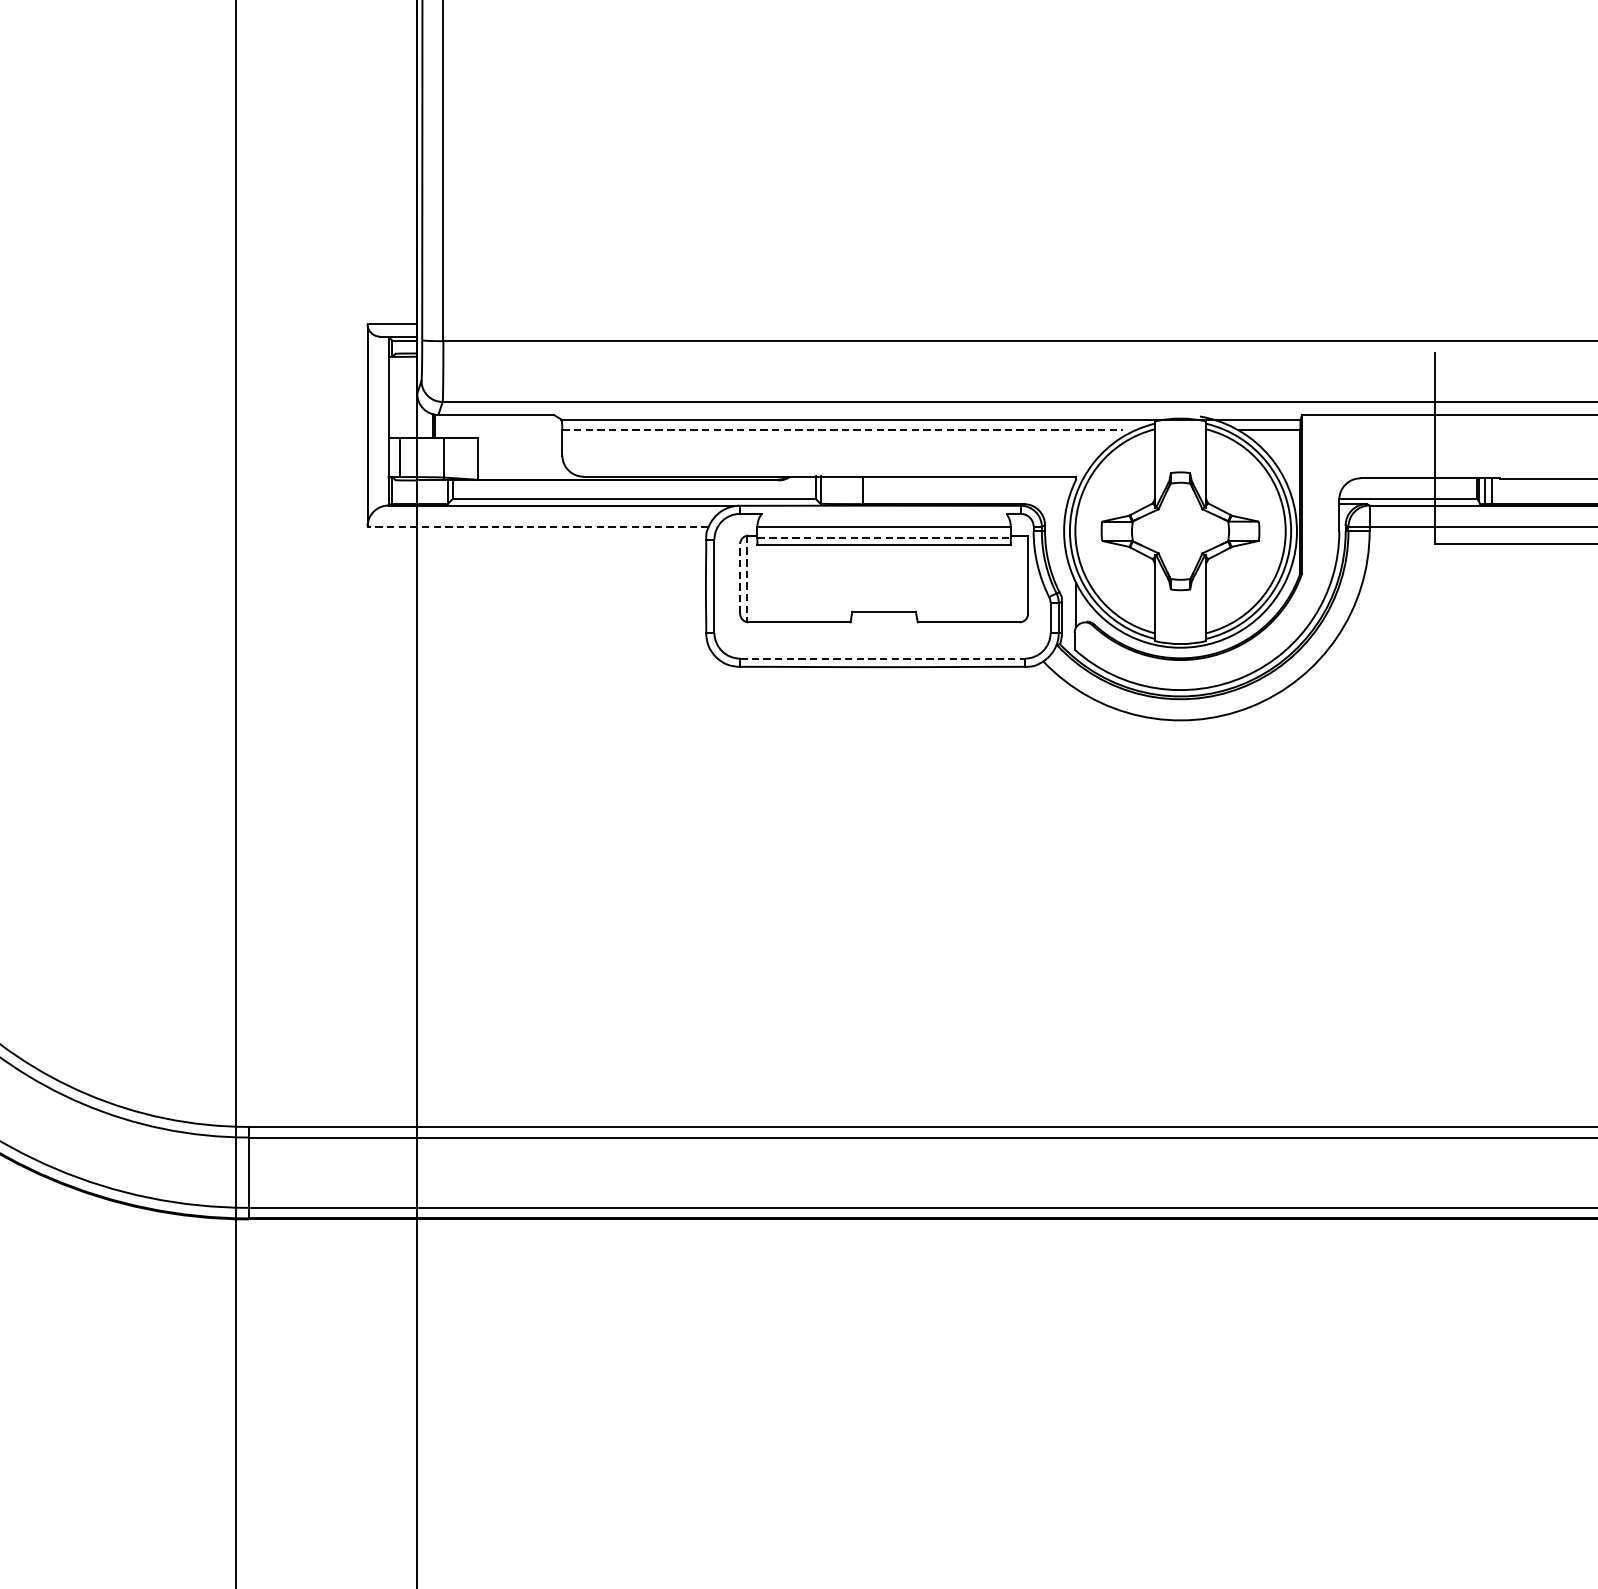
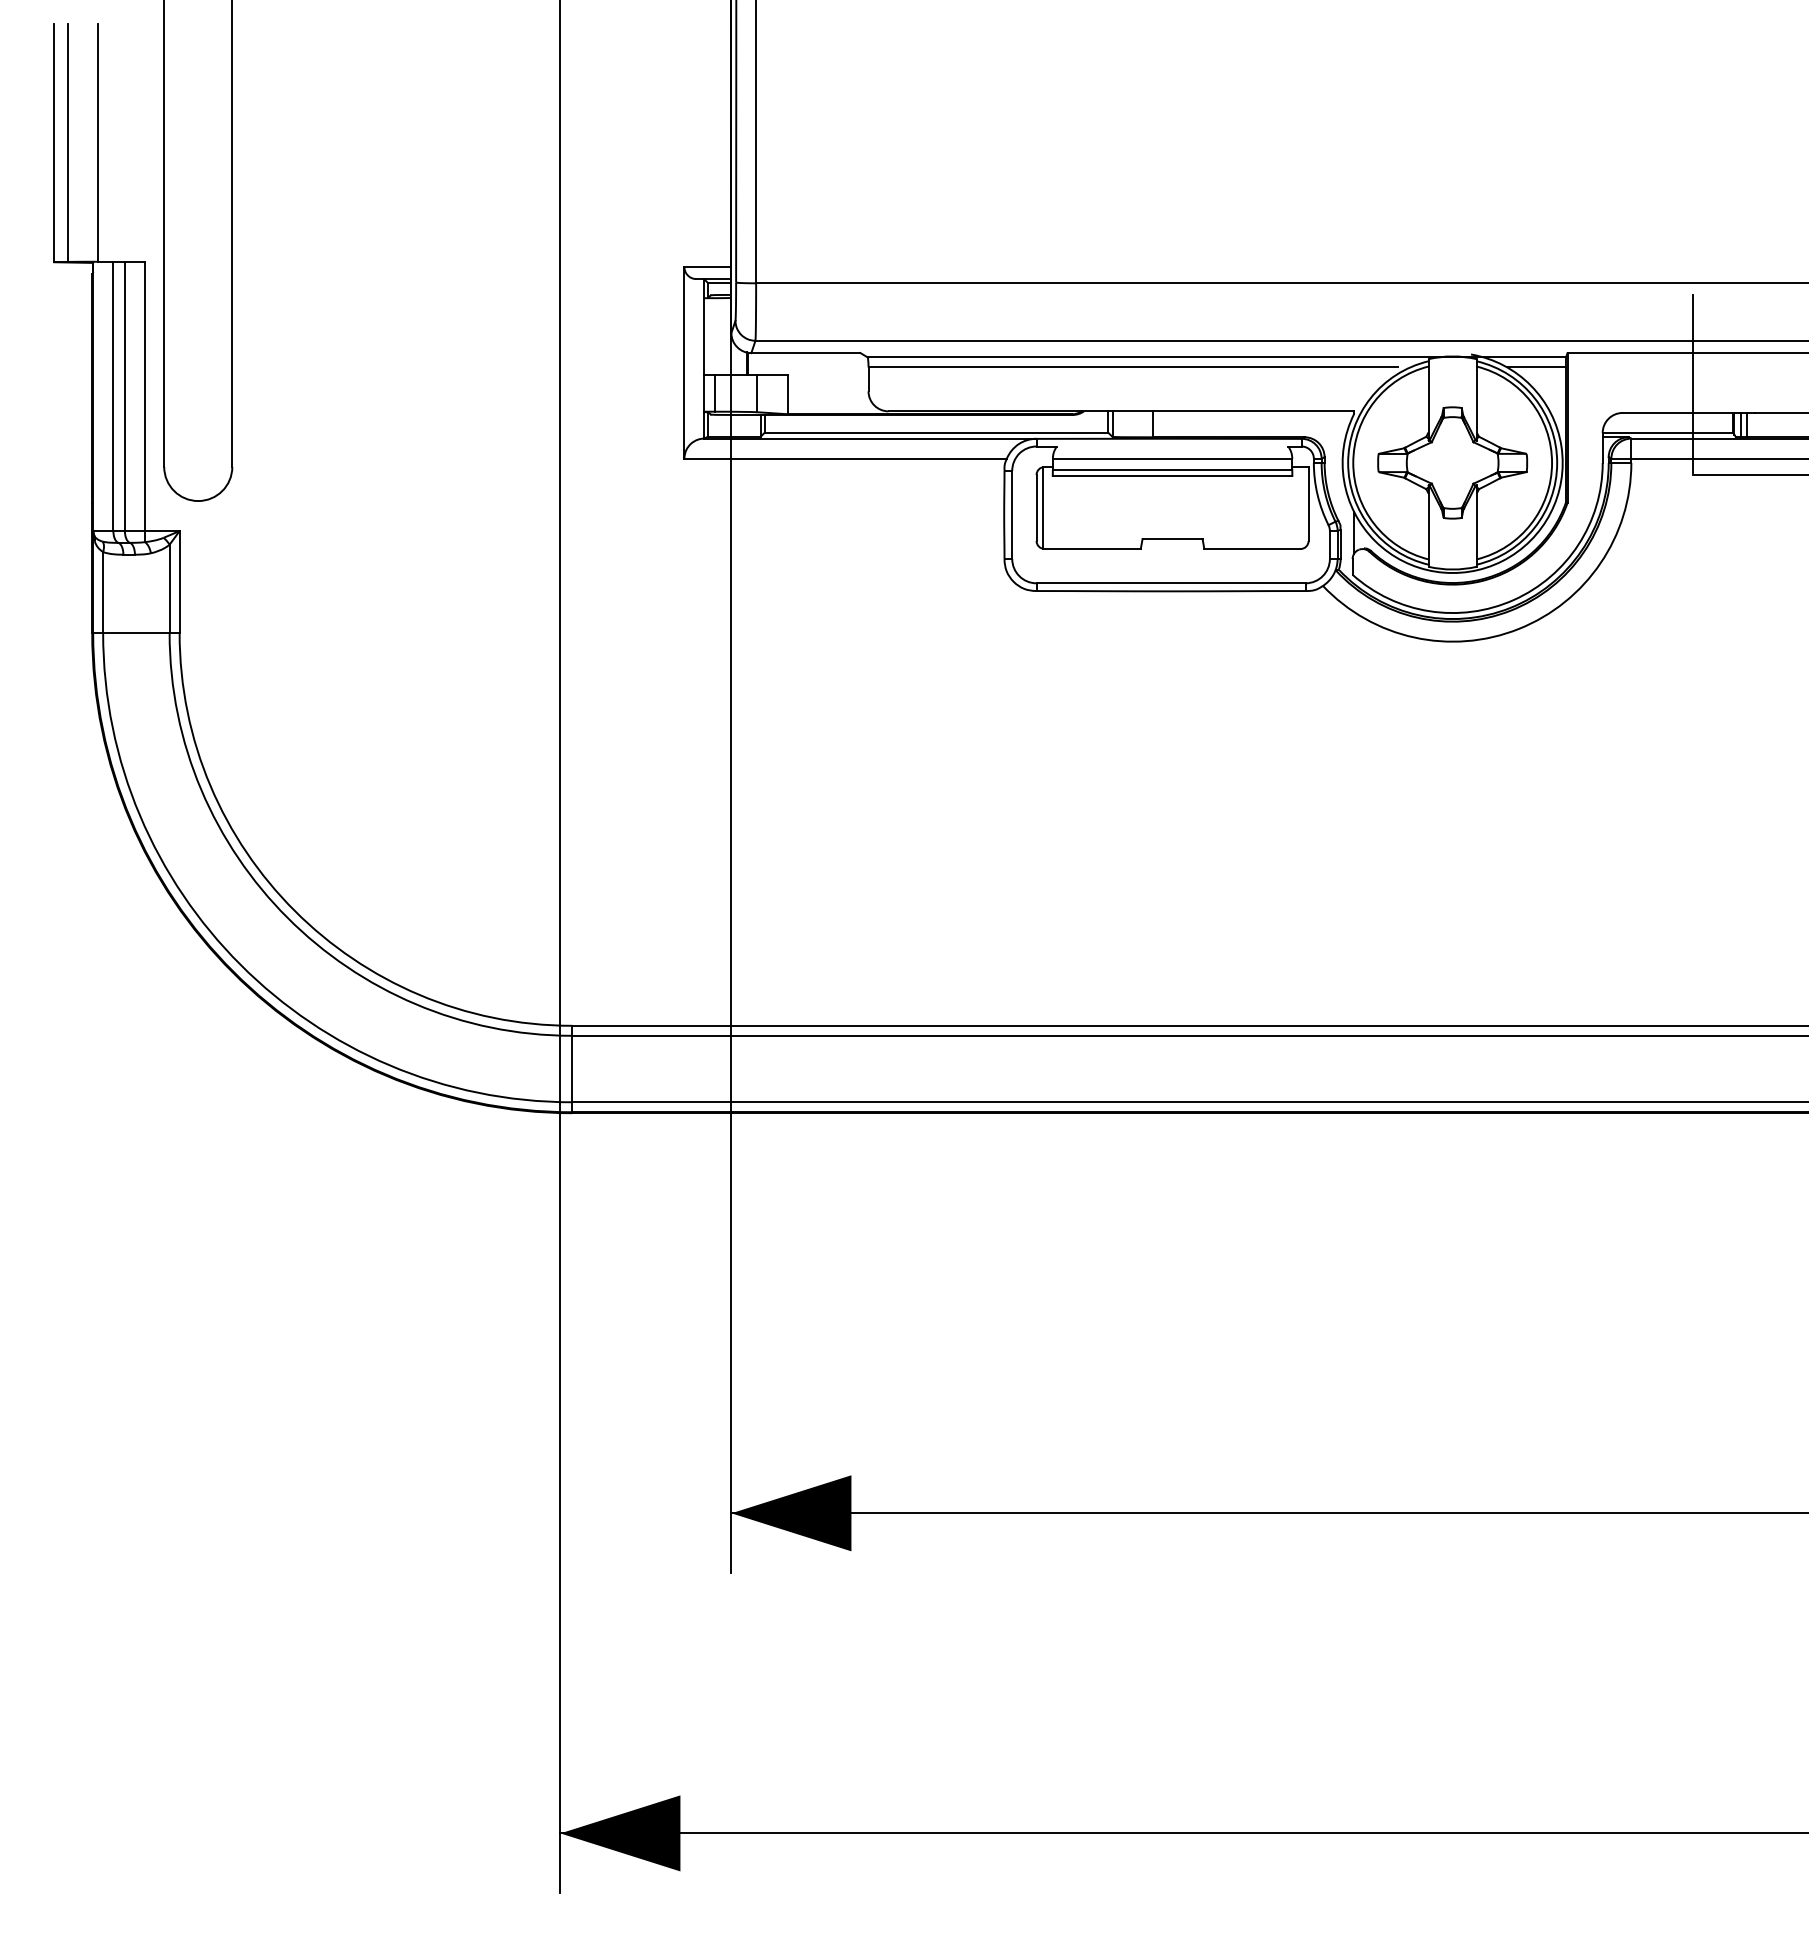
line: (842, 430) -> (1133, 367), dashed -> solid
line: (537, 526) -> (845, 458), dashed -> solid
line: (884, 538) -> (1172, 469), dashed -> solid
line: (740, 578) -> (1036, 507), dashed -> solid
line: (746, 579) -> (1042, 508), dashed -> solid
line: (882, 658) -> (1171, 583), dashed -> solid

